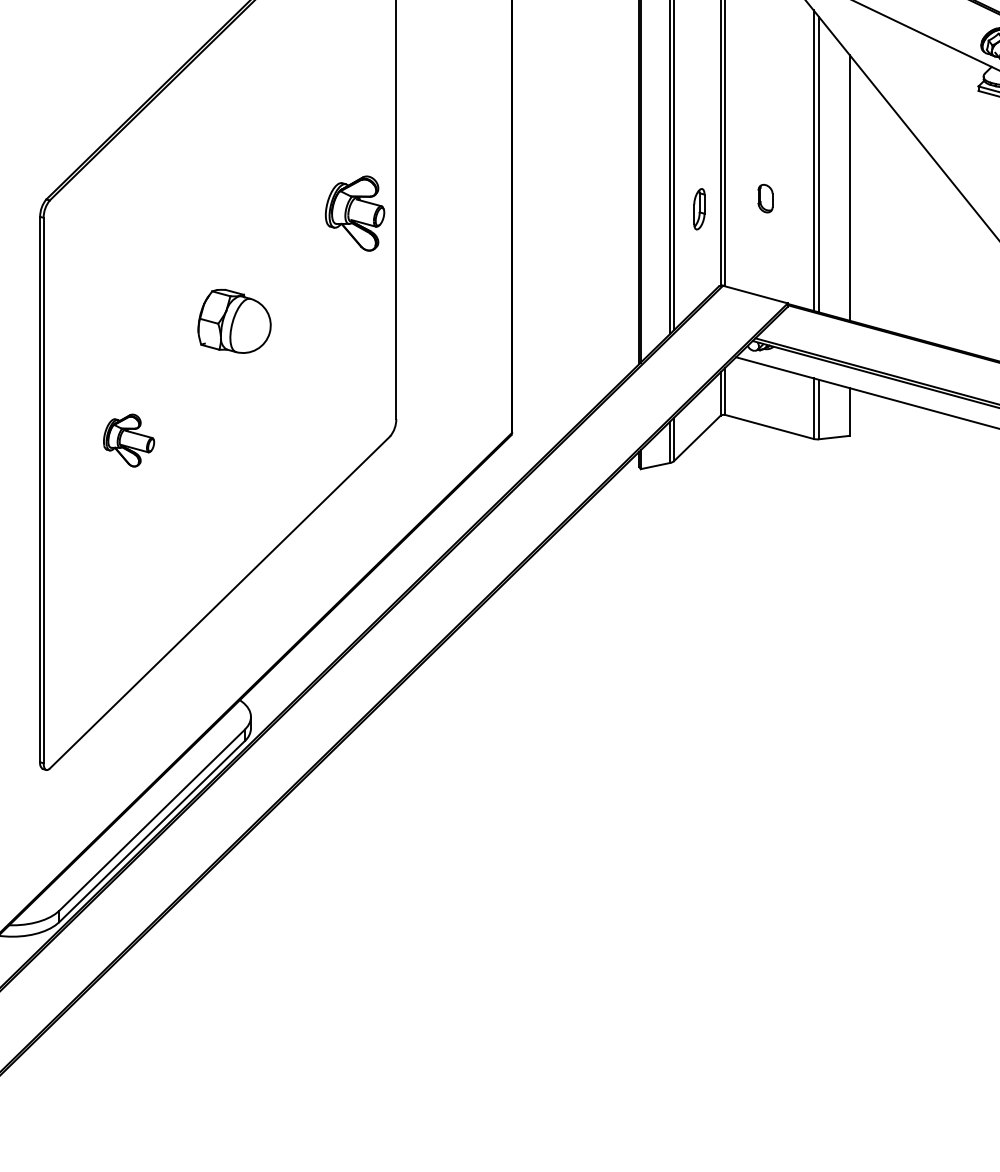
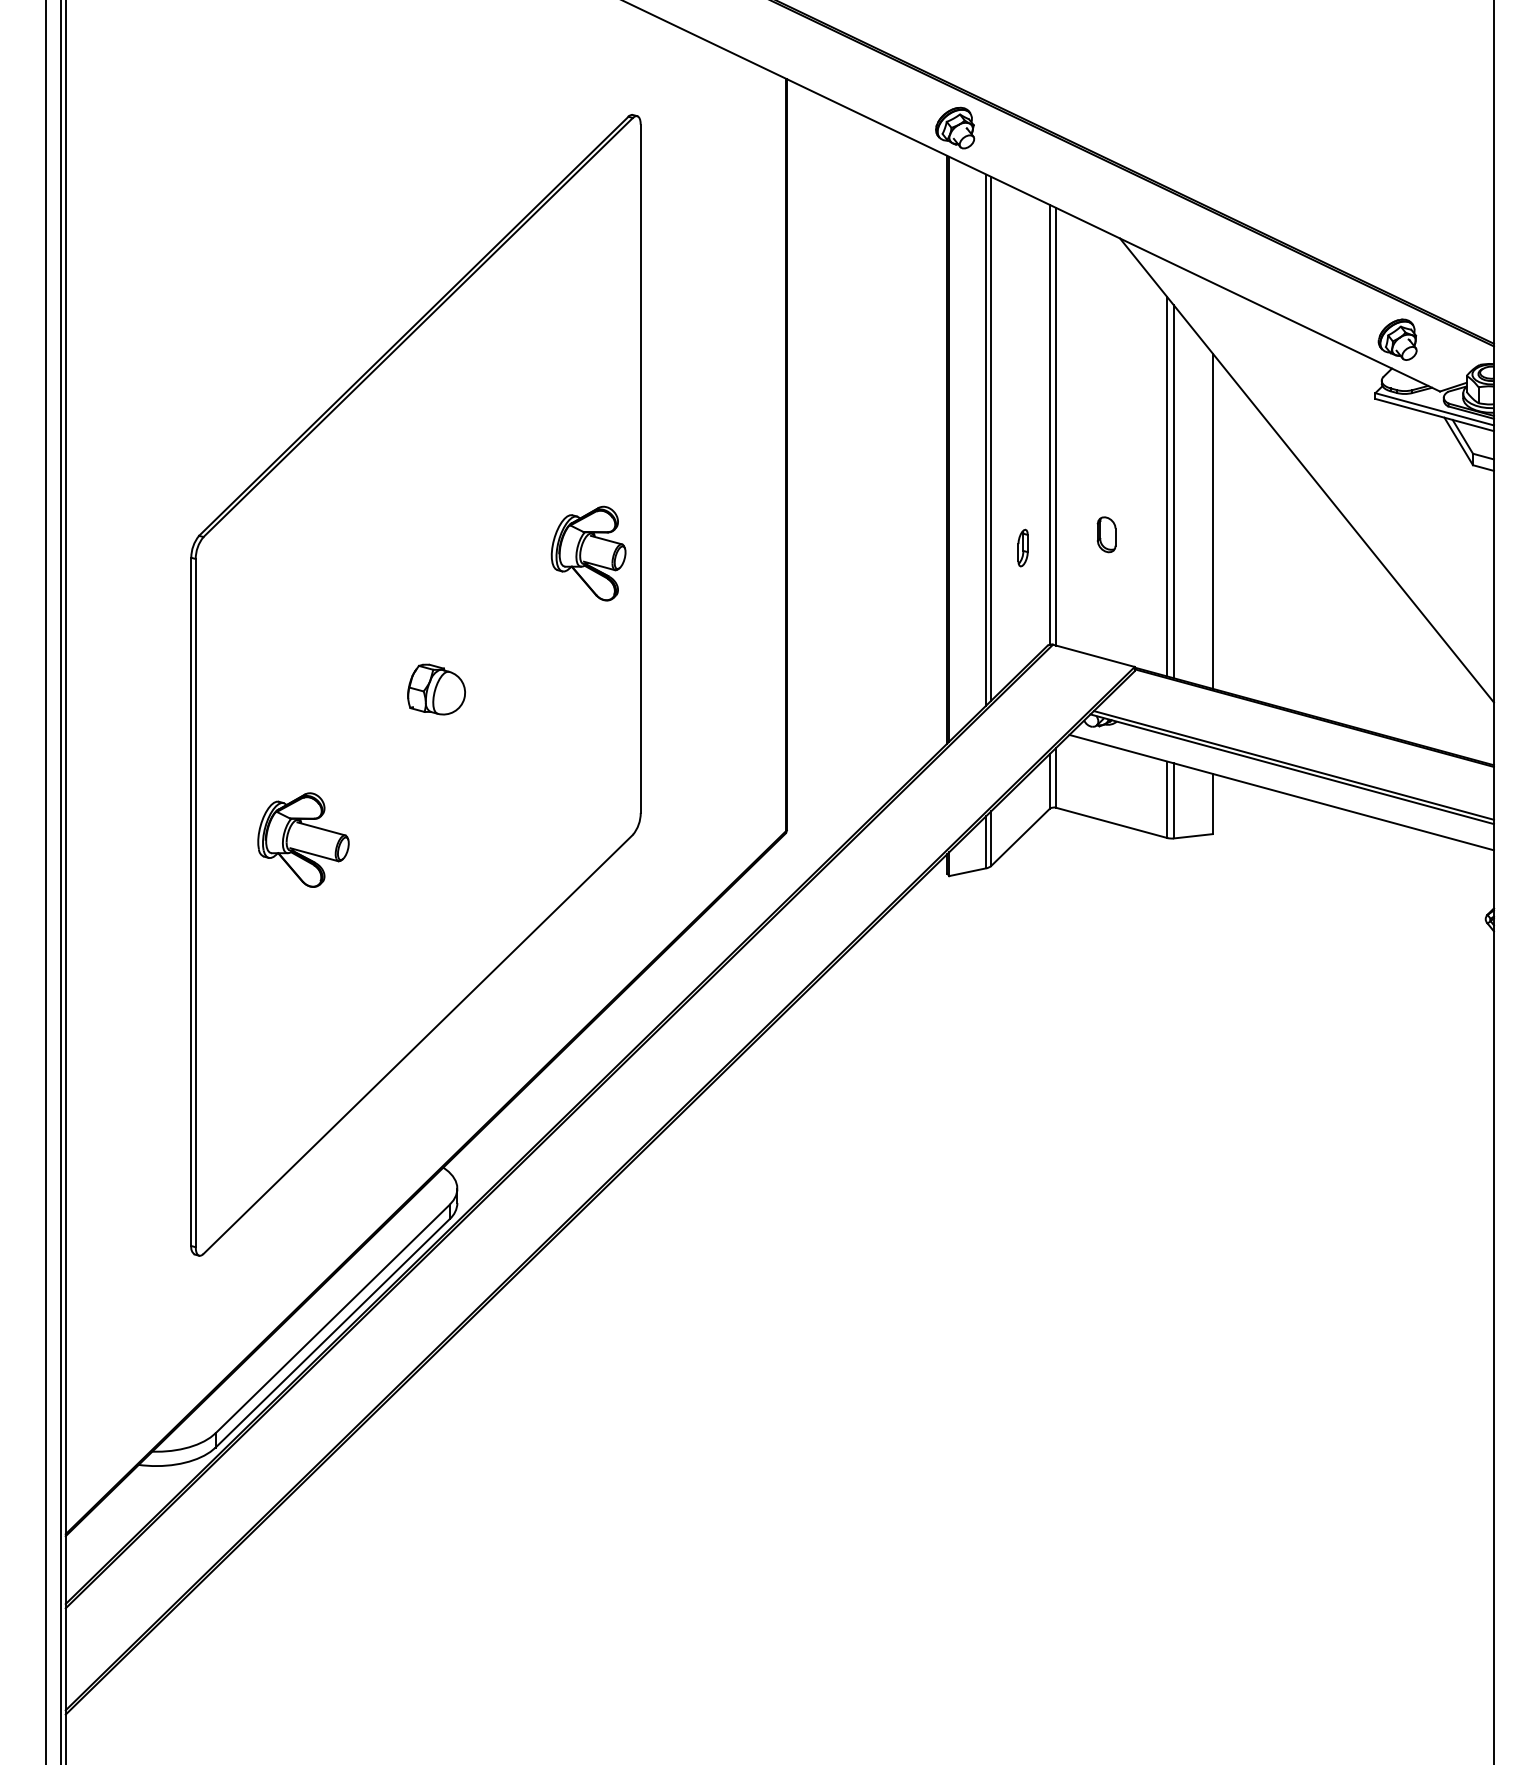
part: (698, 208) -> (1022, 547), size x0.71
part: (234, 321) -> (436, 689), size x0.62
part: (129, 440) -> (303, 839), size x1.43

